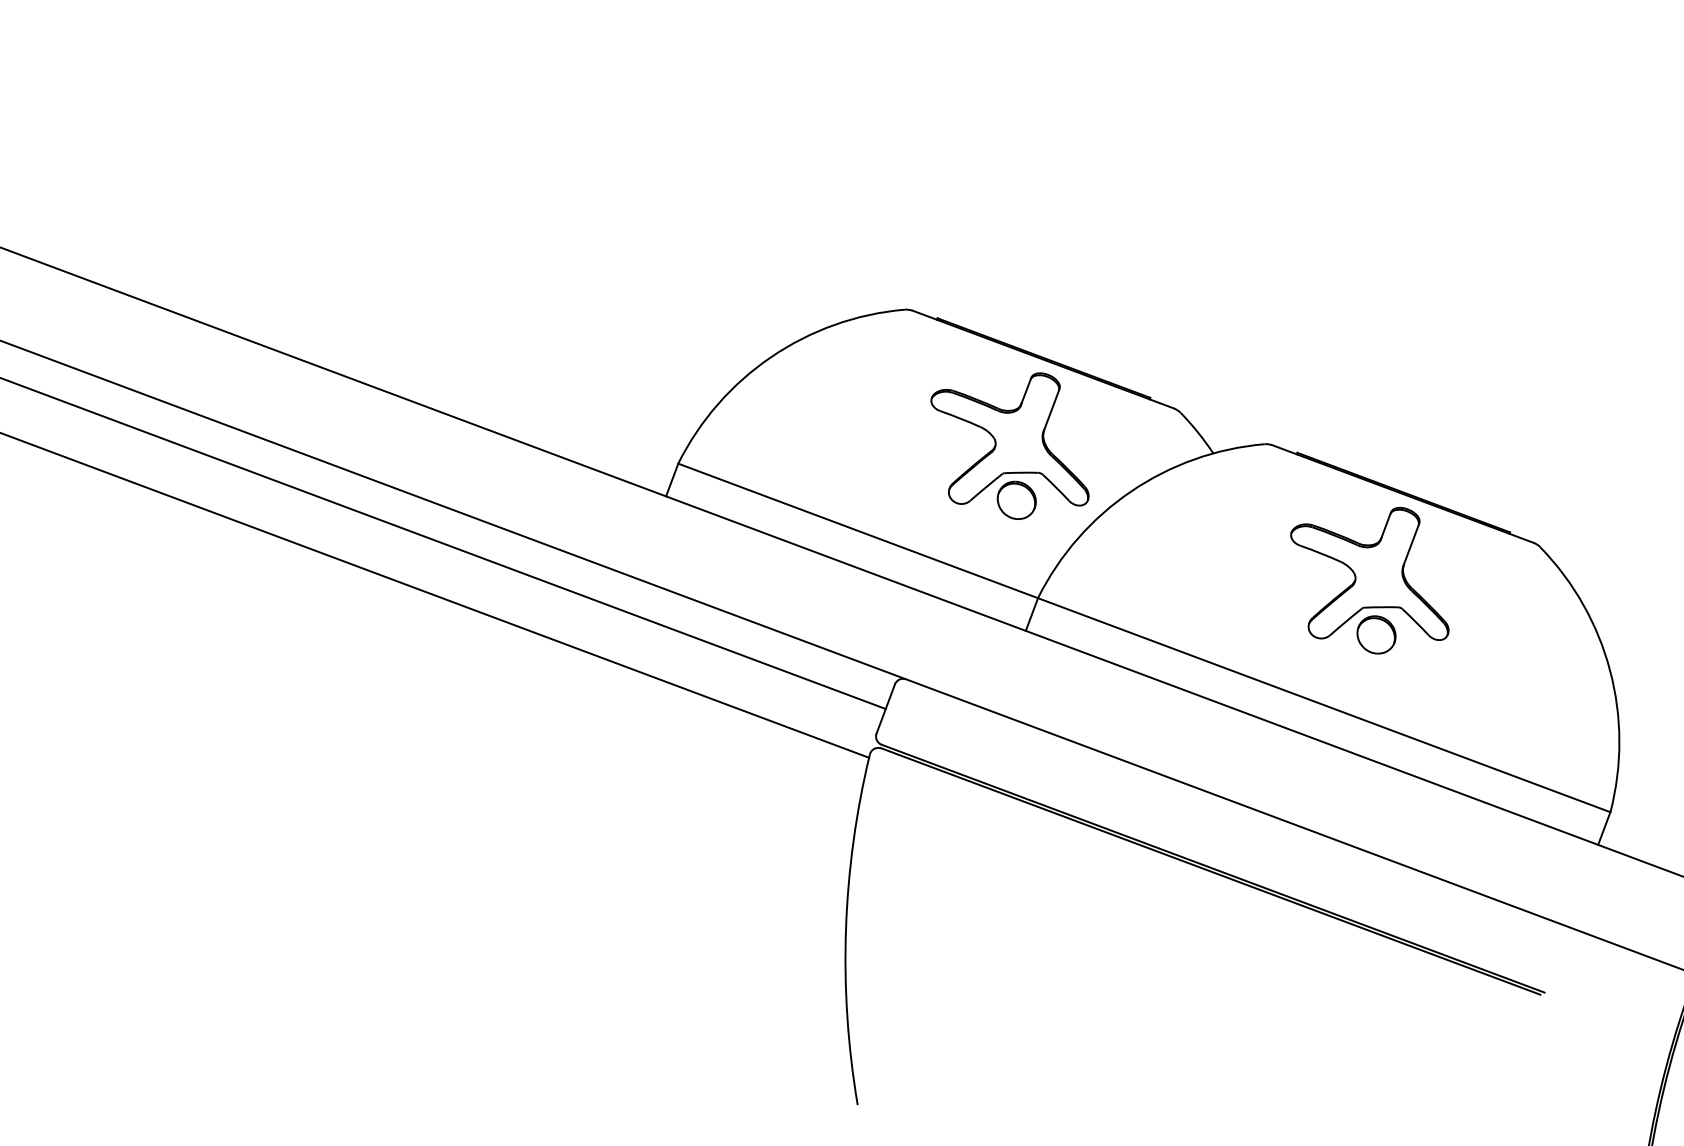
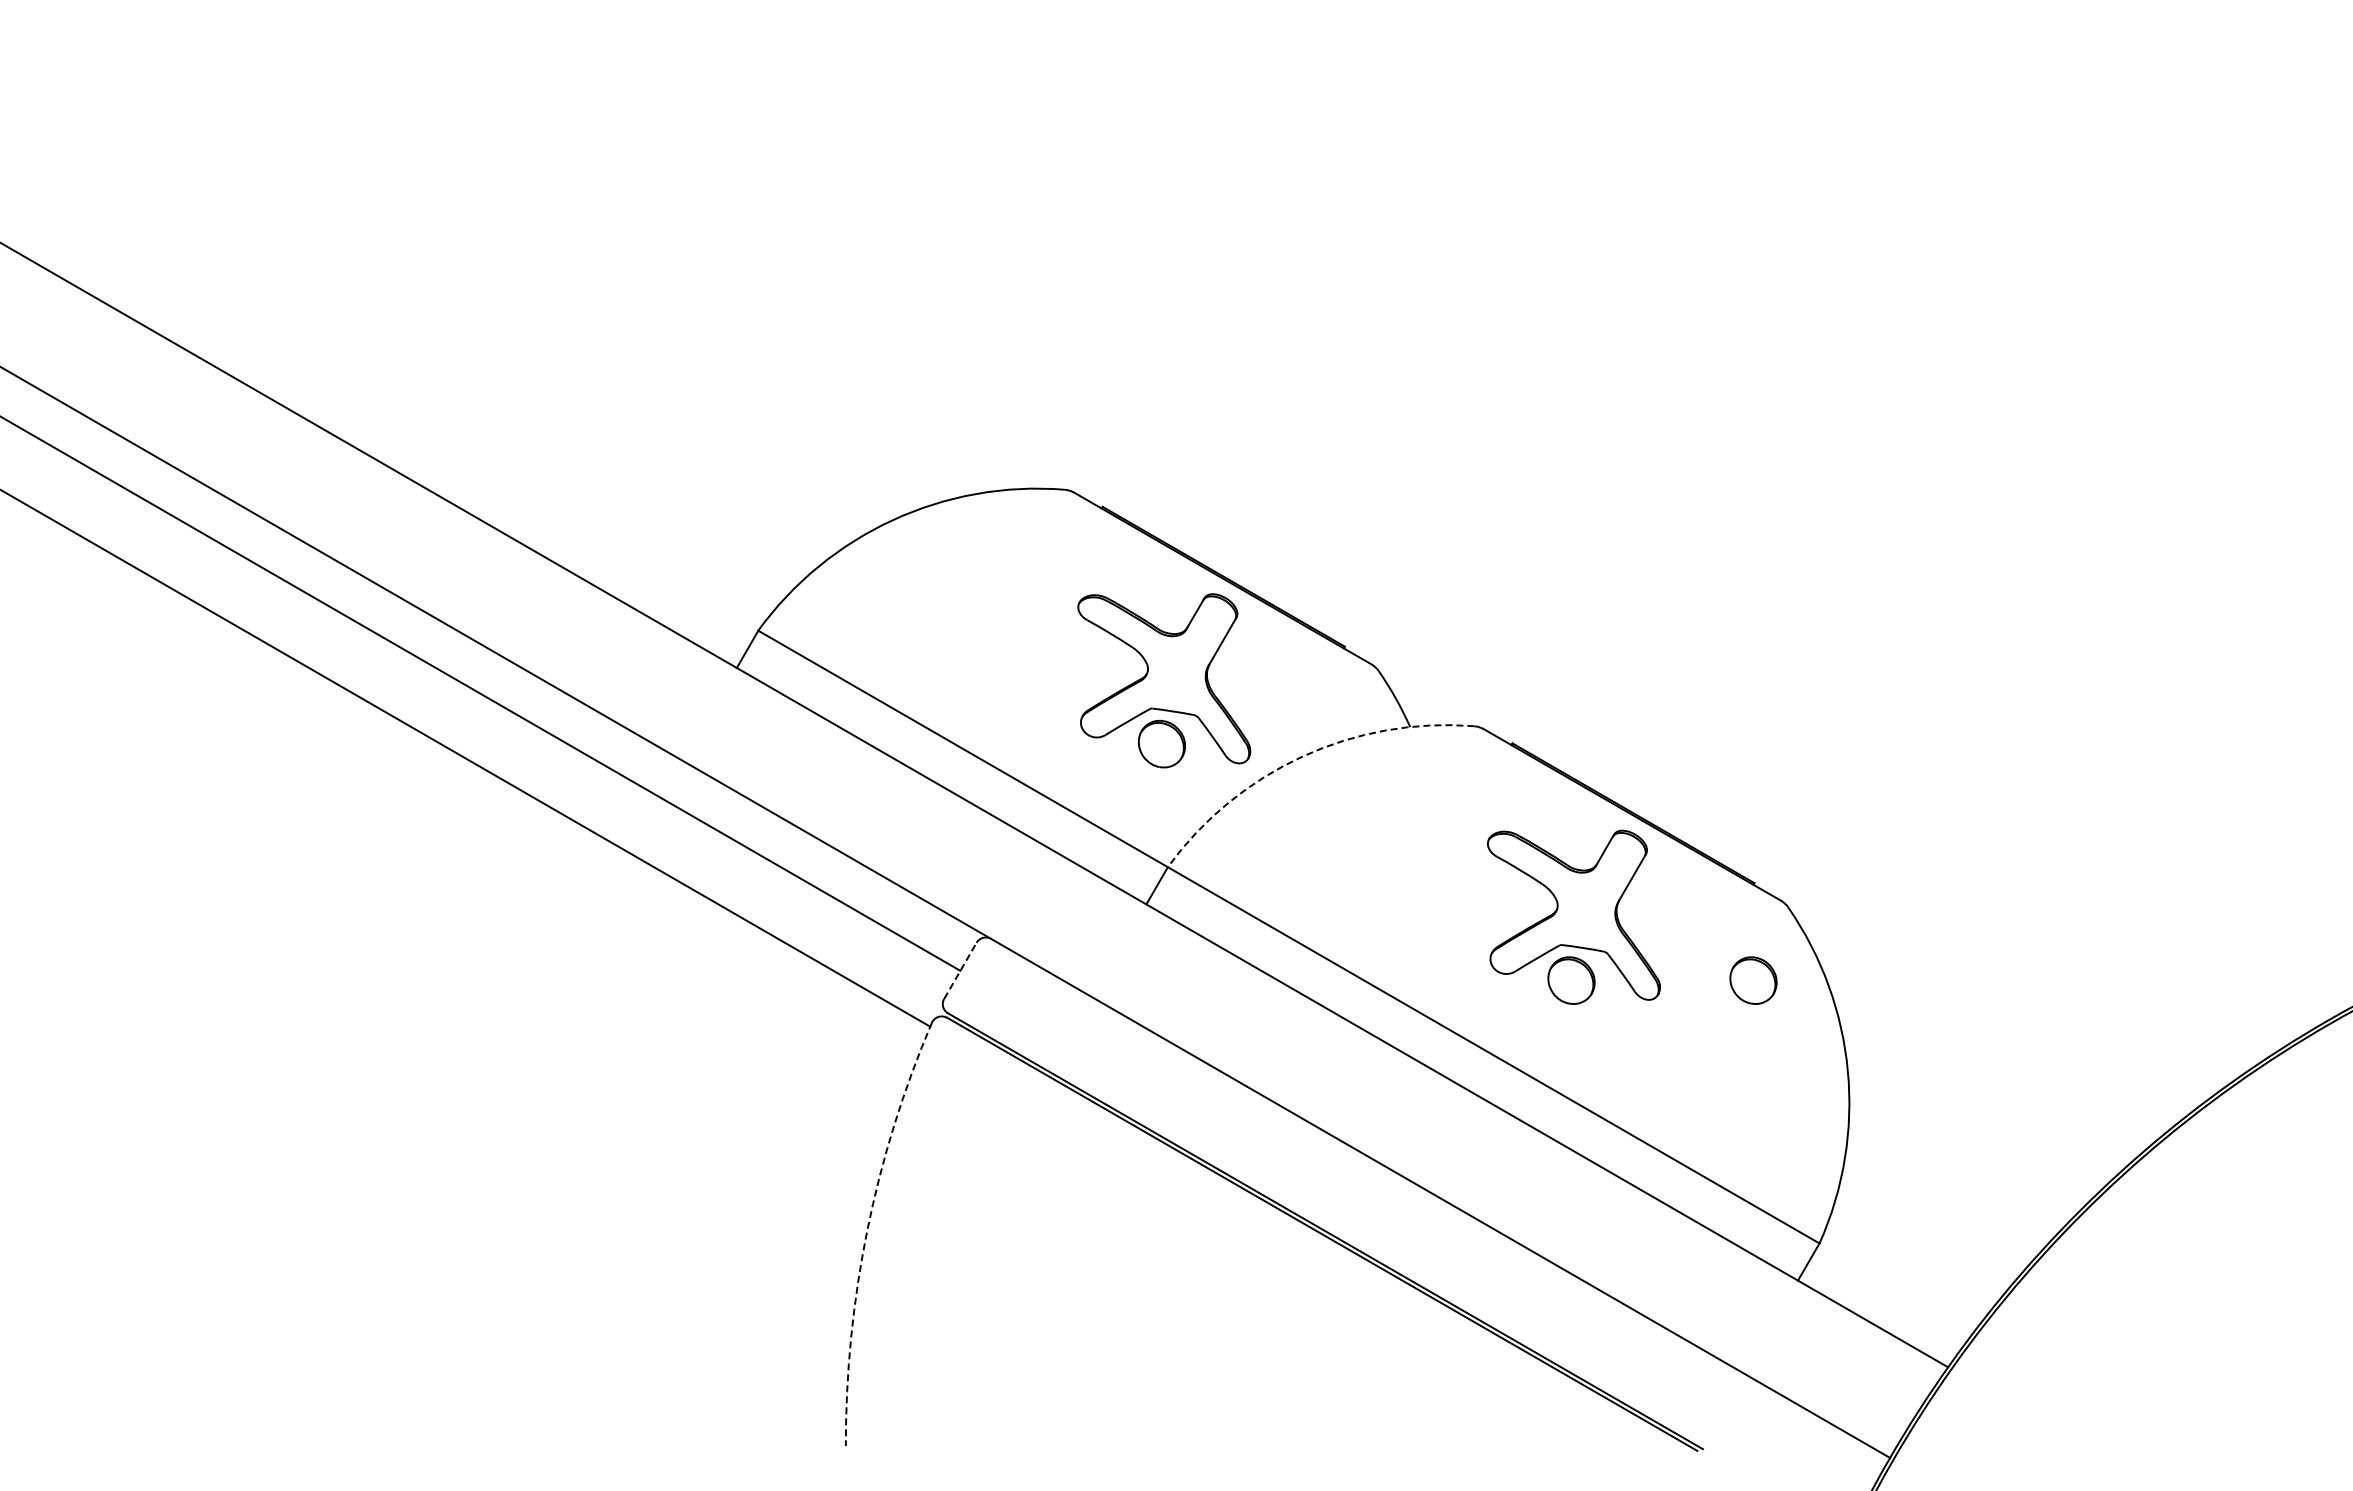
arc: (1131, 491) -> (1302, 756), solid -> dashed
part: (1522, 610) -> (1753, 980), added
line: (885, 708) -> (960, 970), solid -> dashed
arc: (846, 929) -> (867, 1230), solid -> dashed

